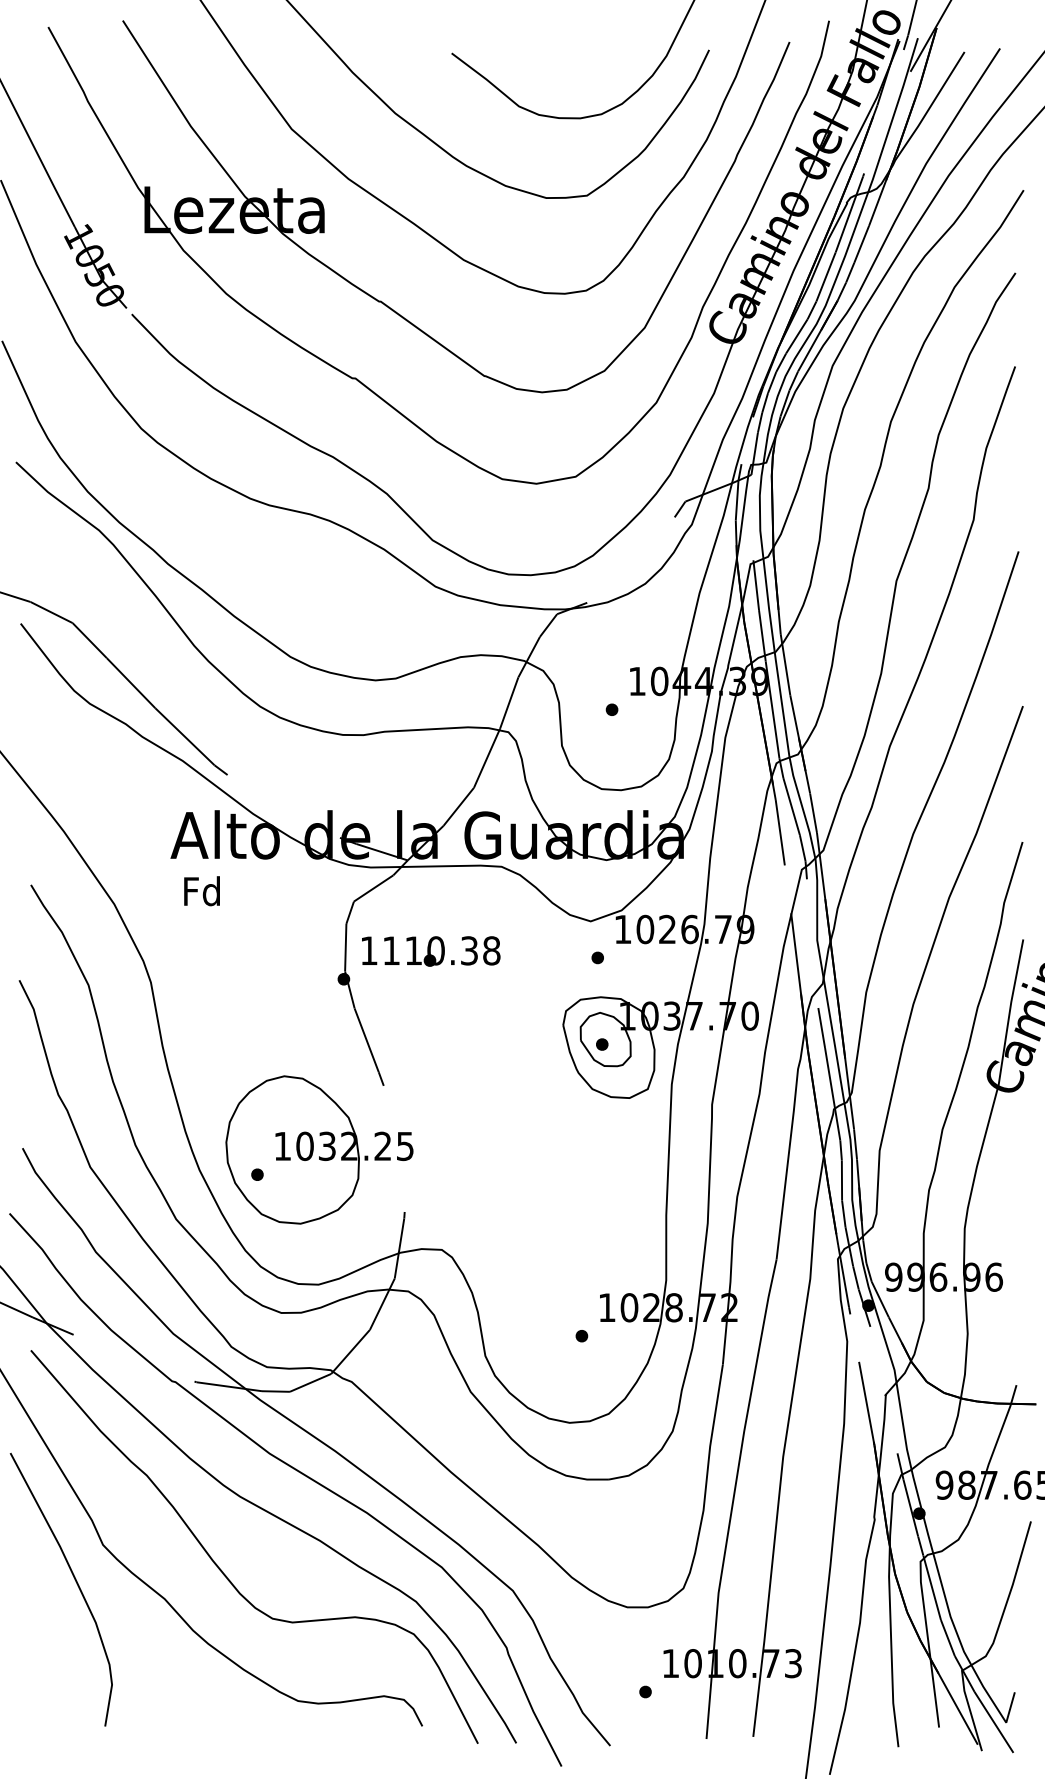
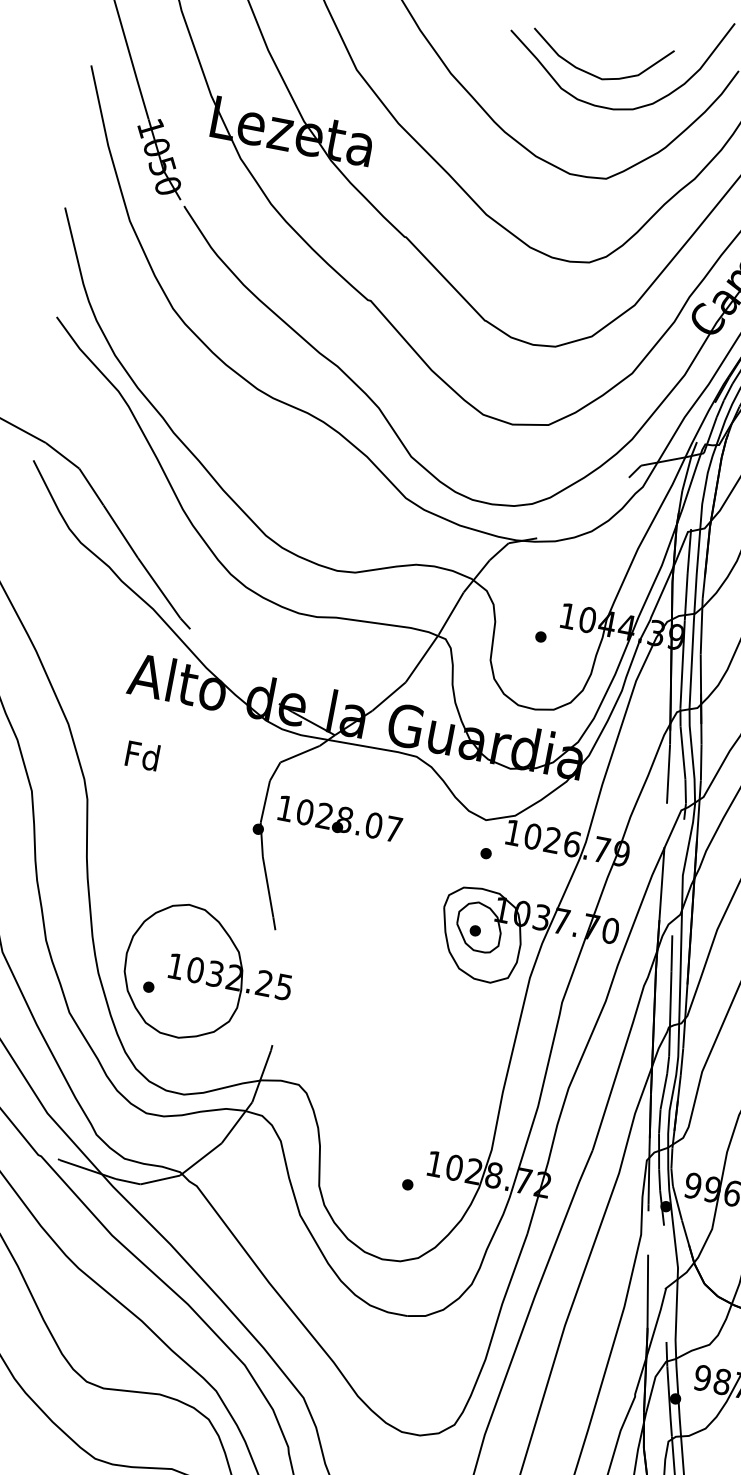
curve: (552, 84) -> (594, 74), added
text: (201, 891) -> (142, 755), moved
text: (441, 950) -> (349, 820), 1110.38 -> 1028.07

